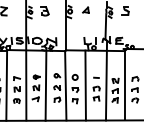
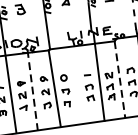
line: (46, 84) -> (33, 90), solid -> dashed
line: (85, 85) -> (76, 85), removed
line: (124, 85) -> (119, 79), solid -> dashed

